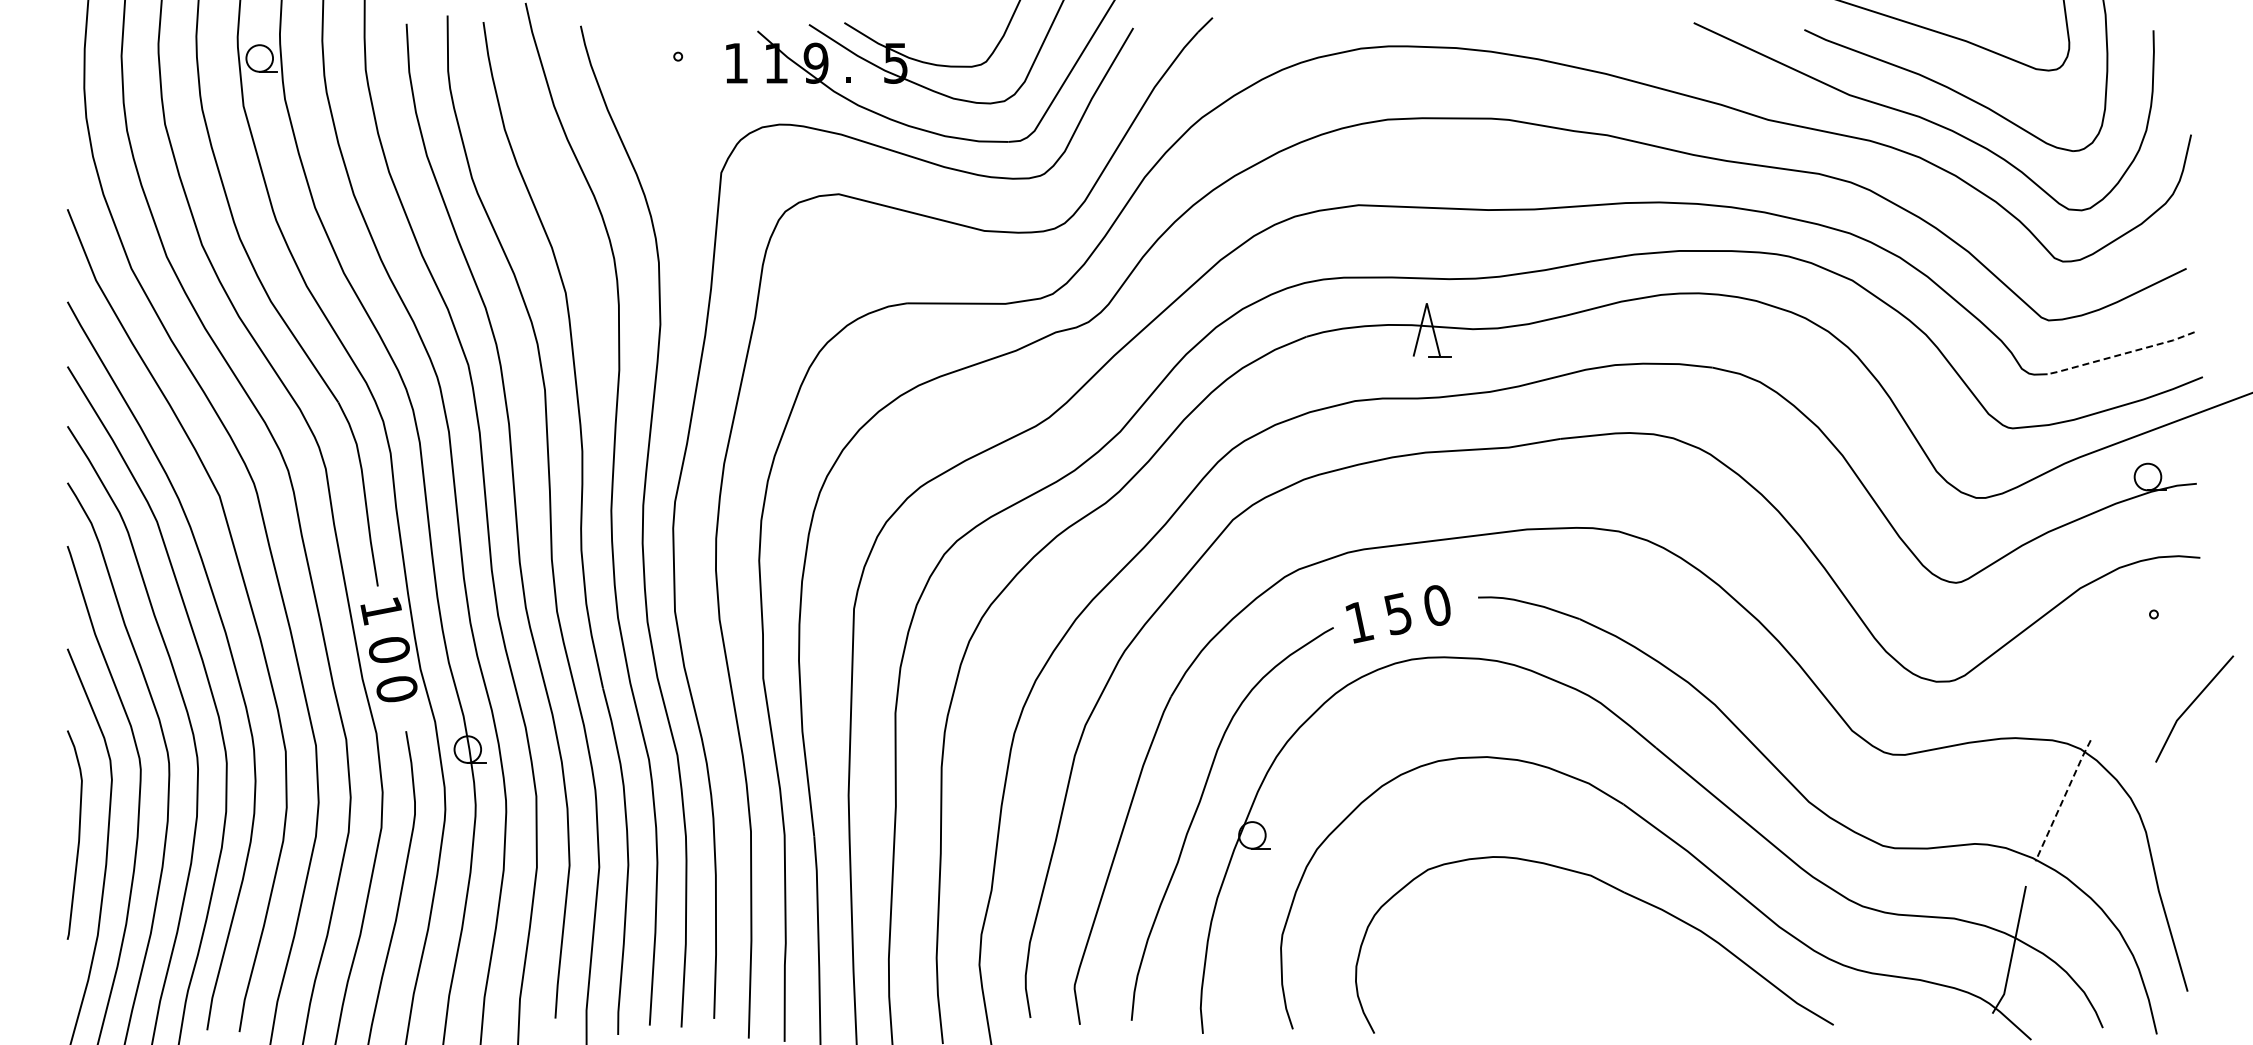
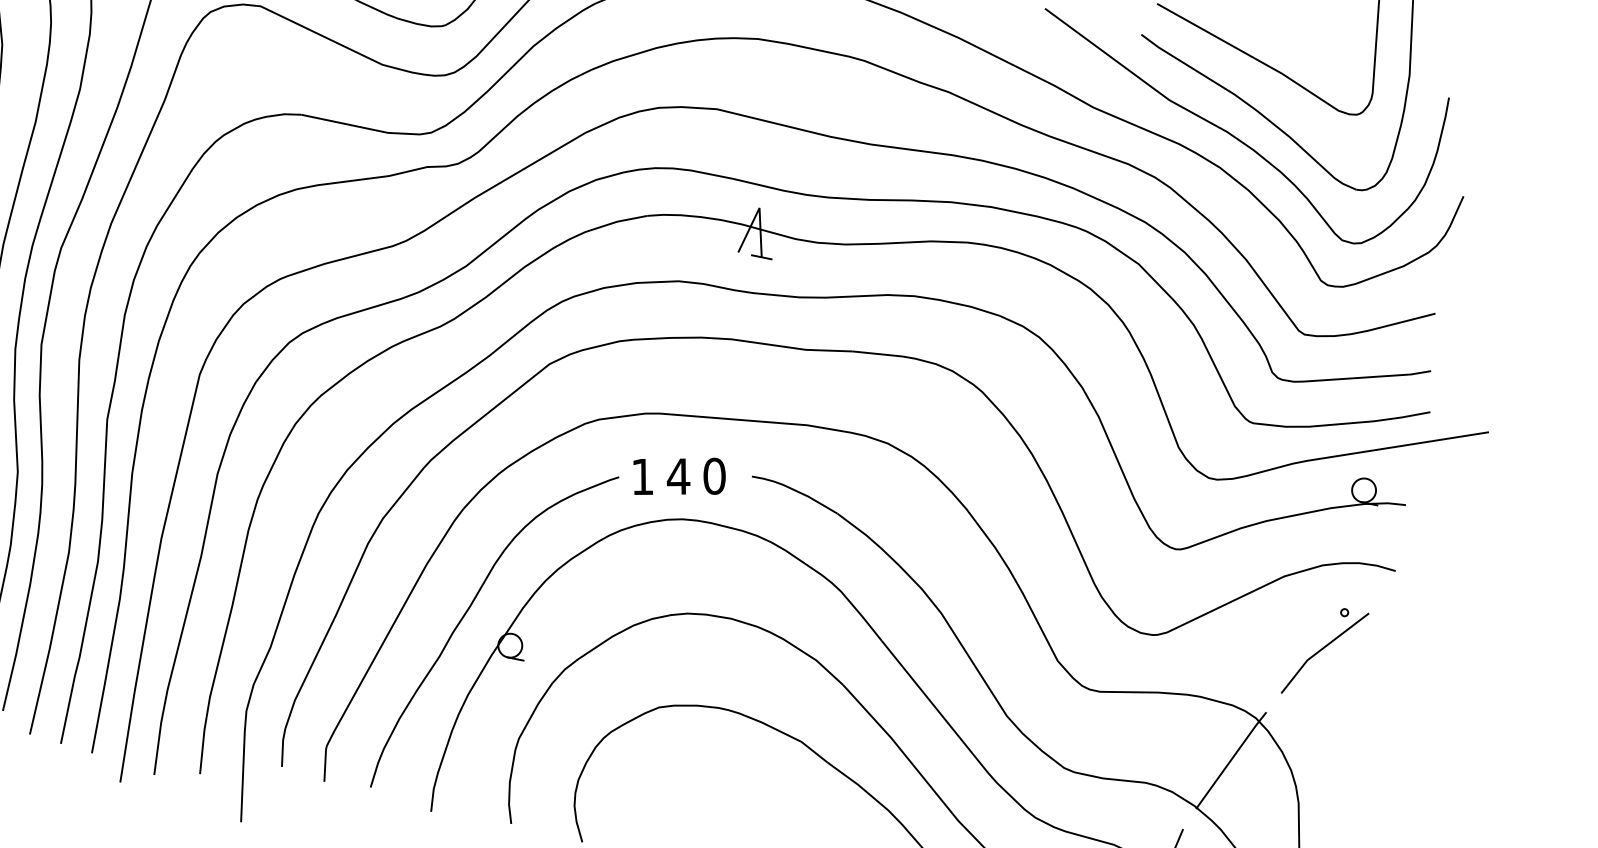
line: (2121, 354) -> (1362, 377), dashed -> solid
text: (1398, 613) -> (678, 476), 5 -> 4
line: (2191, 705) -> (1322, 649), moved
line: (2062, 800) -> (1230, 760), dashed -> solid

